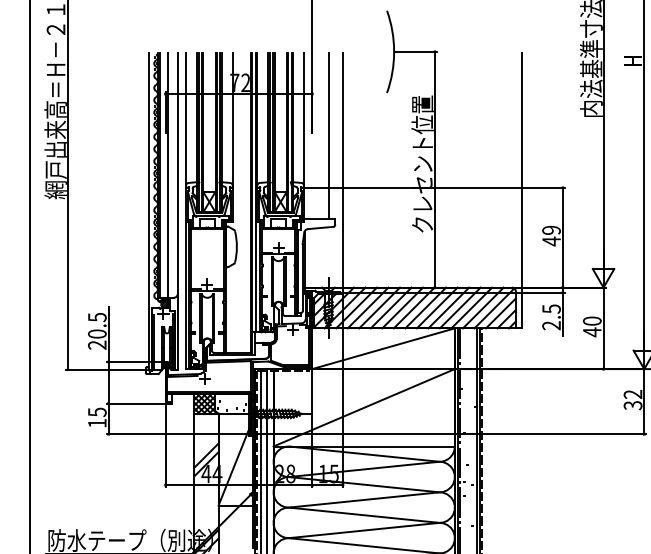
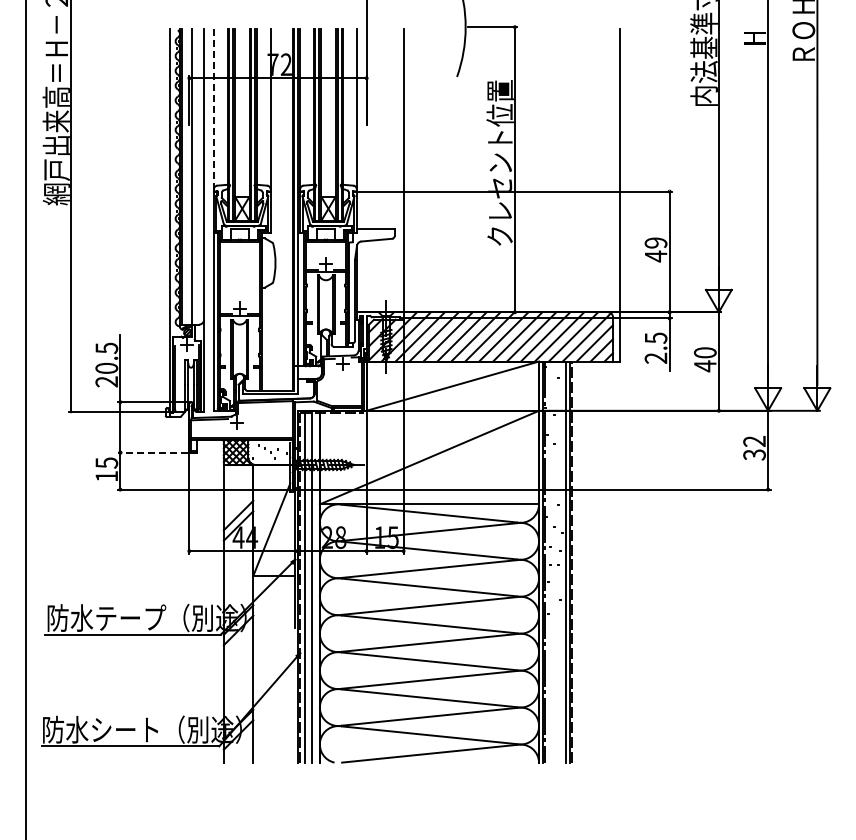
line: (185, 119) -> (213, 109), solid -> dashed
line: (328, 135) -> (386, 128), removed
line: (135, 403) -> (152, 452), solid -> dashed

